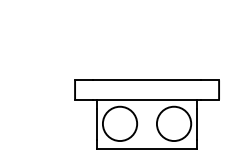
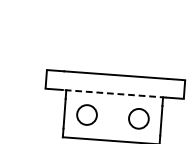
line: (146, 99) -> (114, 93), solid -> dashed
circle: (119, 123) -> (86, 114), size x0.6
circle: (173, 123) -> (138, 118), size x0.6

